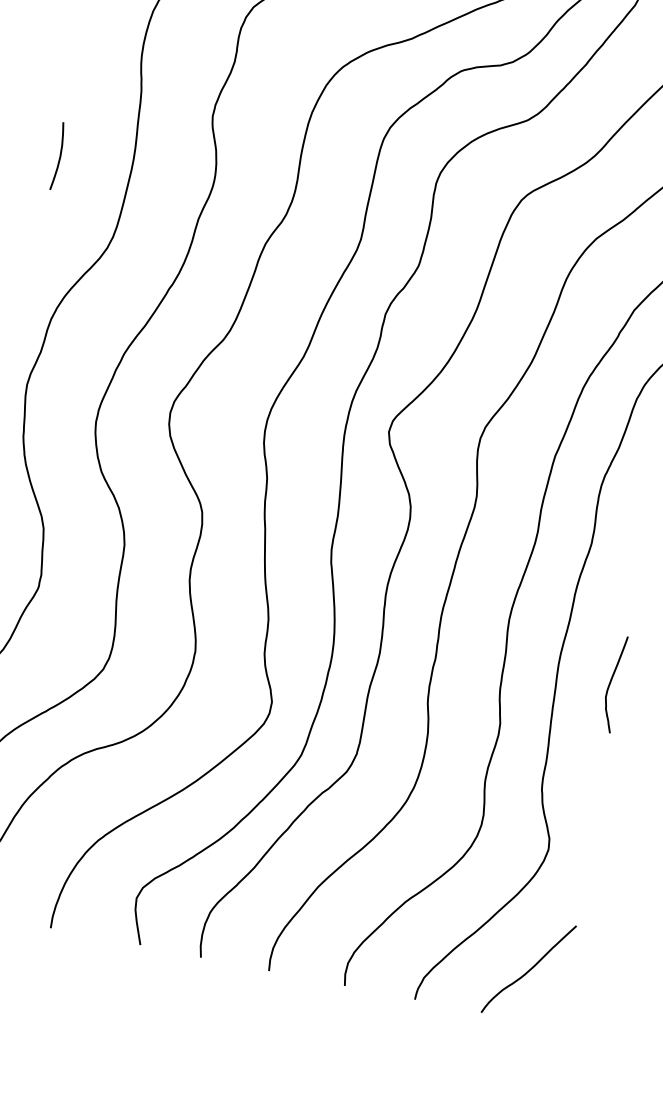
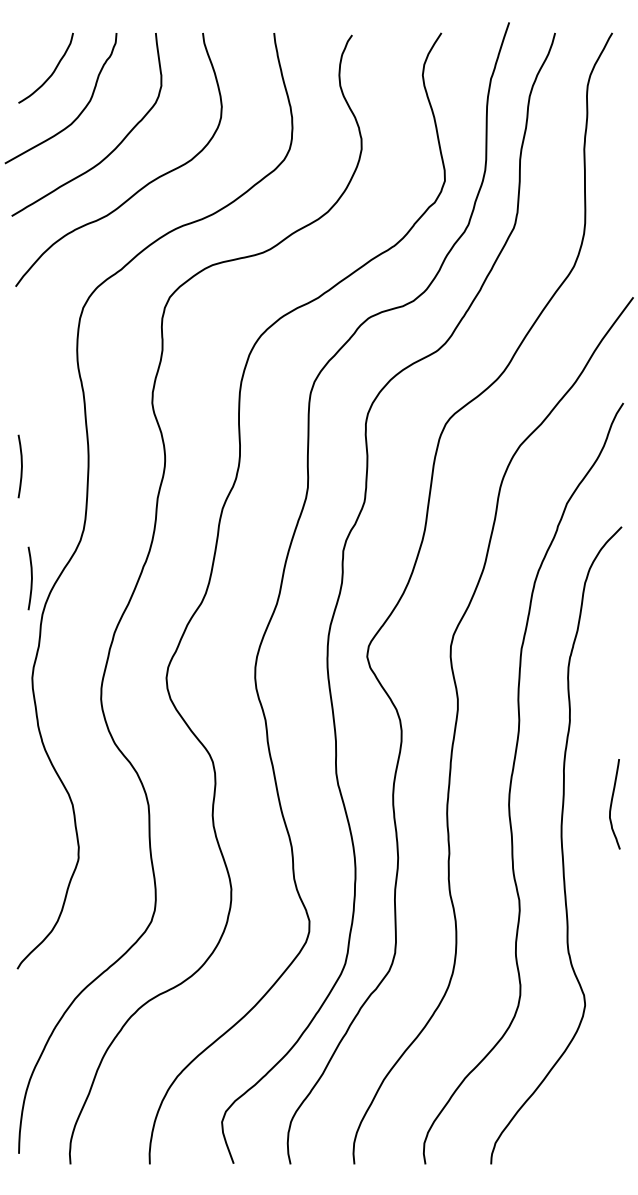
curve: (47, 278) -> (31, 578), added
curve: (611, 683) -> (612, 804), moved
curve: (529, 969) -> (589, 1116), removed

